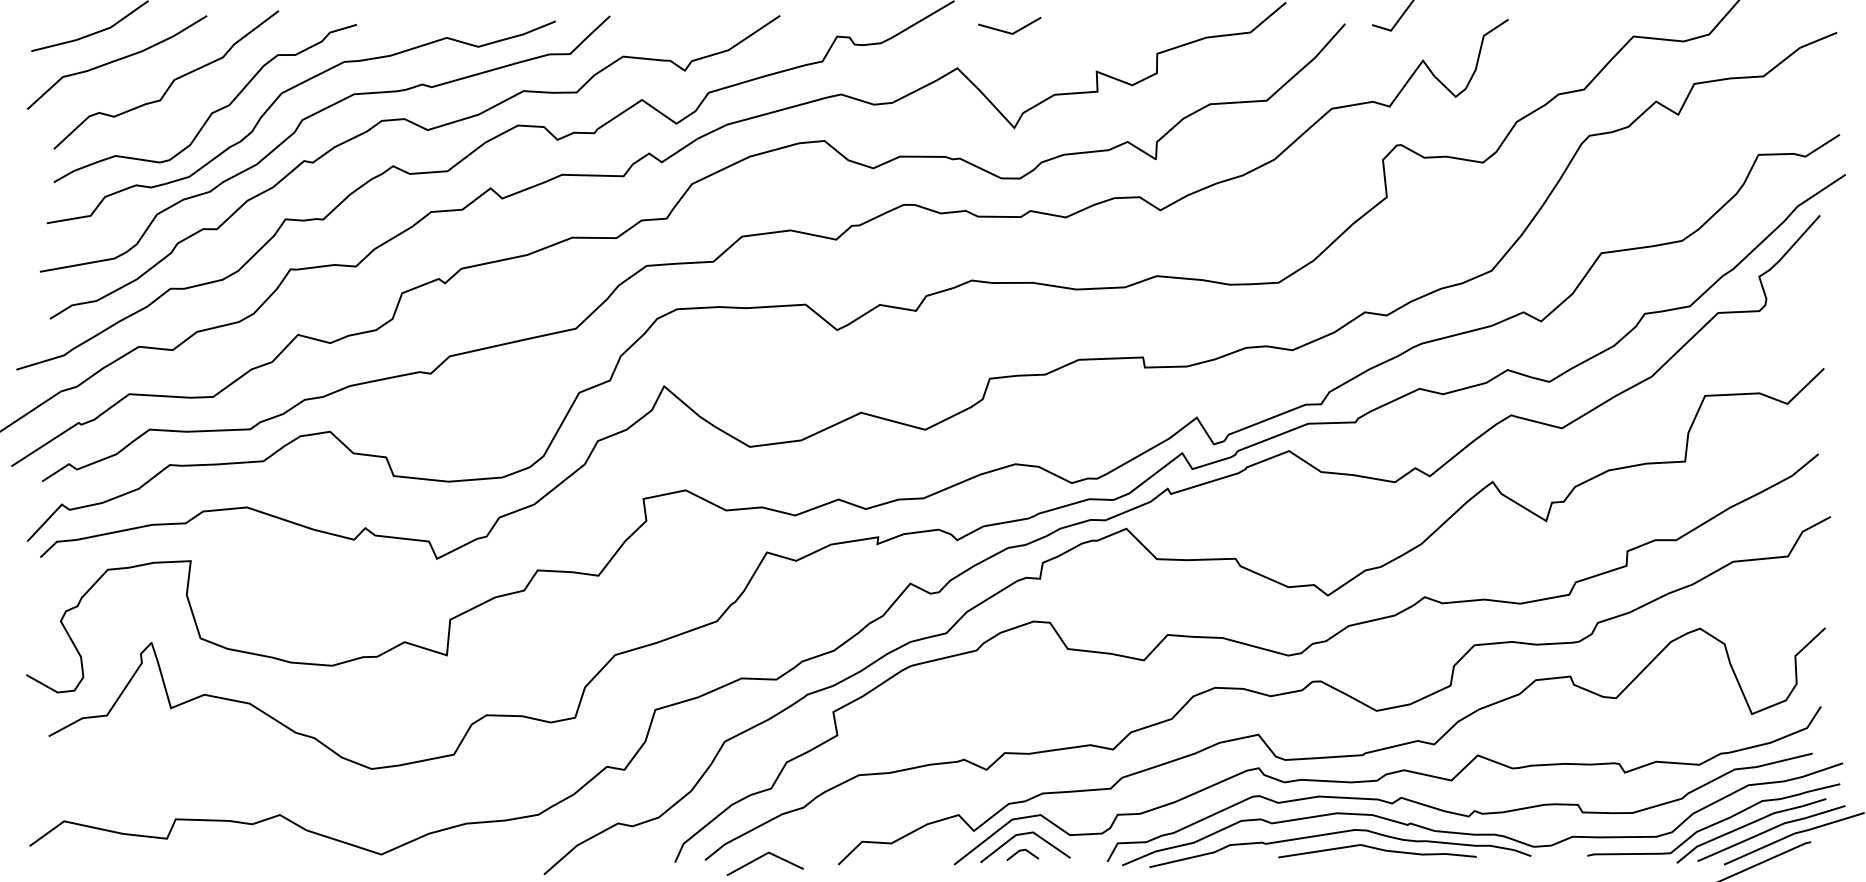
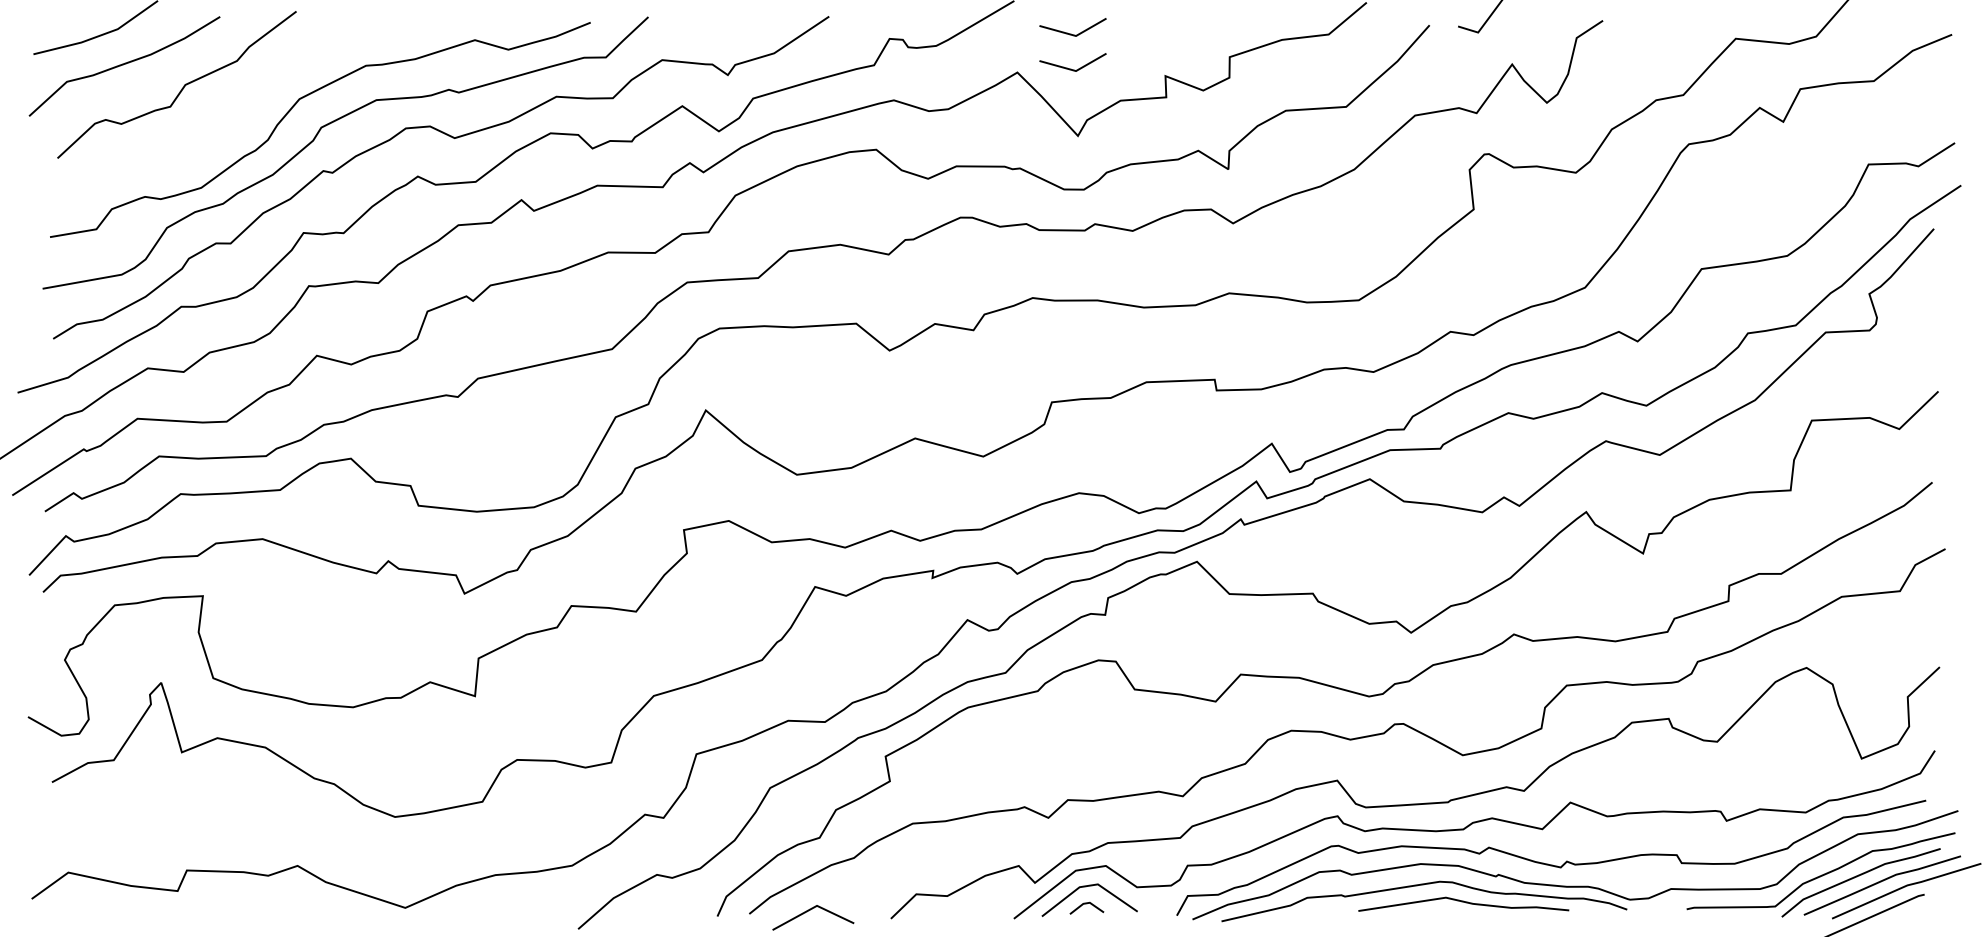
line: (1008, 64) -> (1071, 68), added
curve: (211, 112) -> (224, 119), removed

